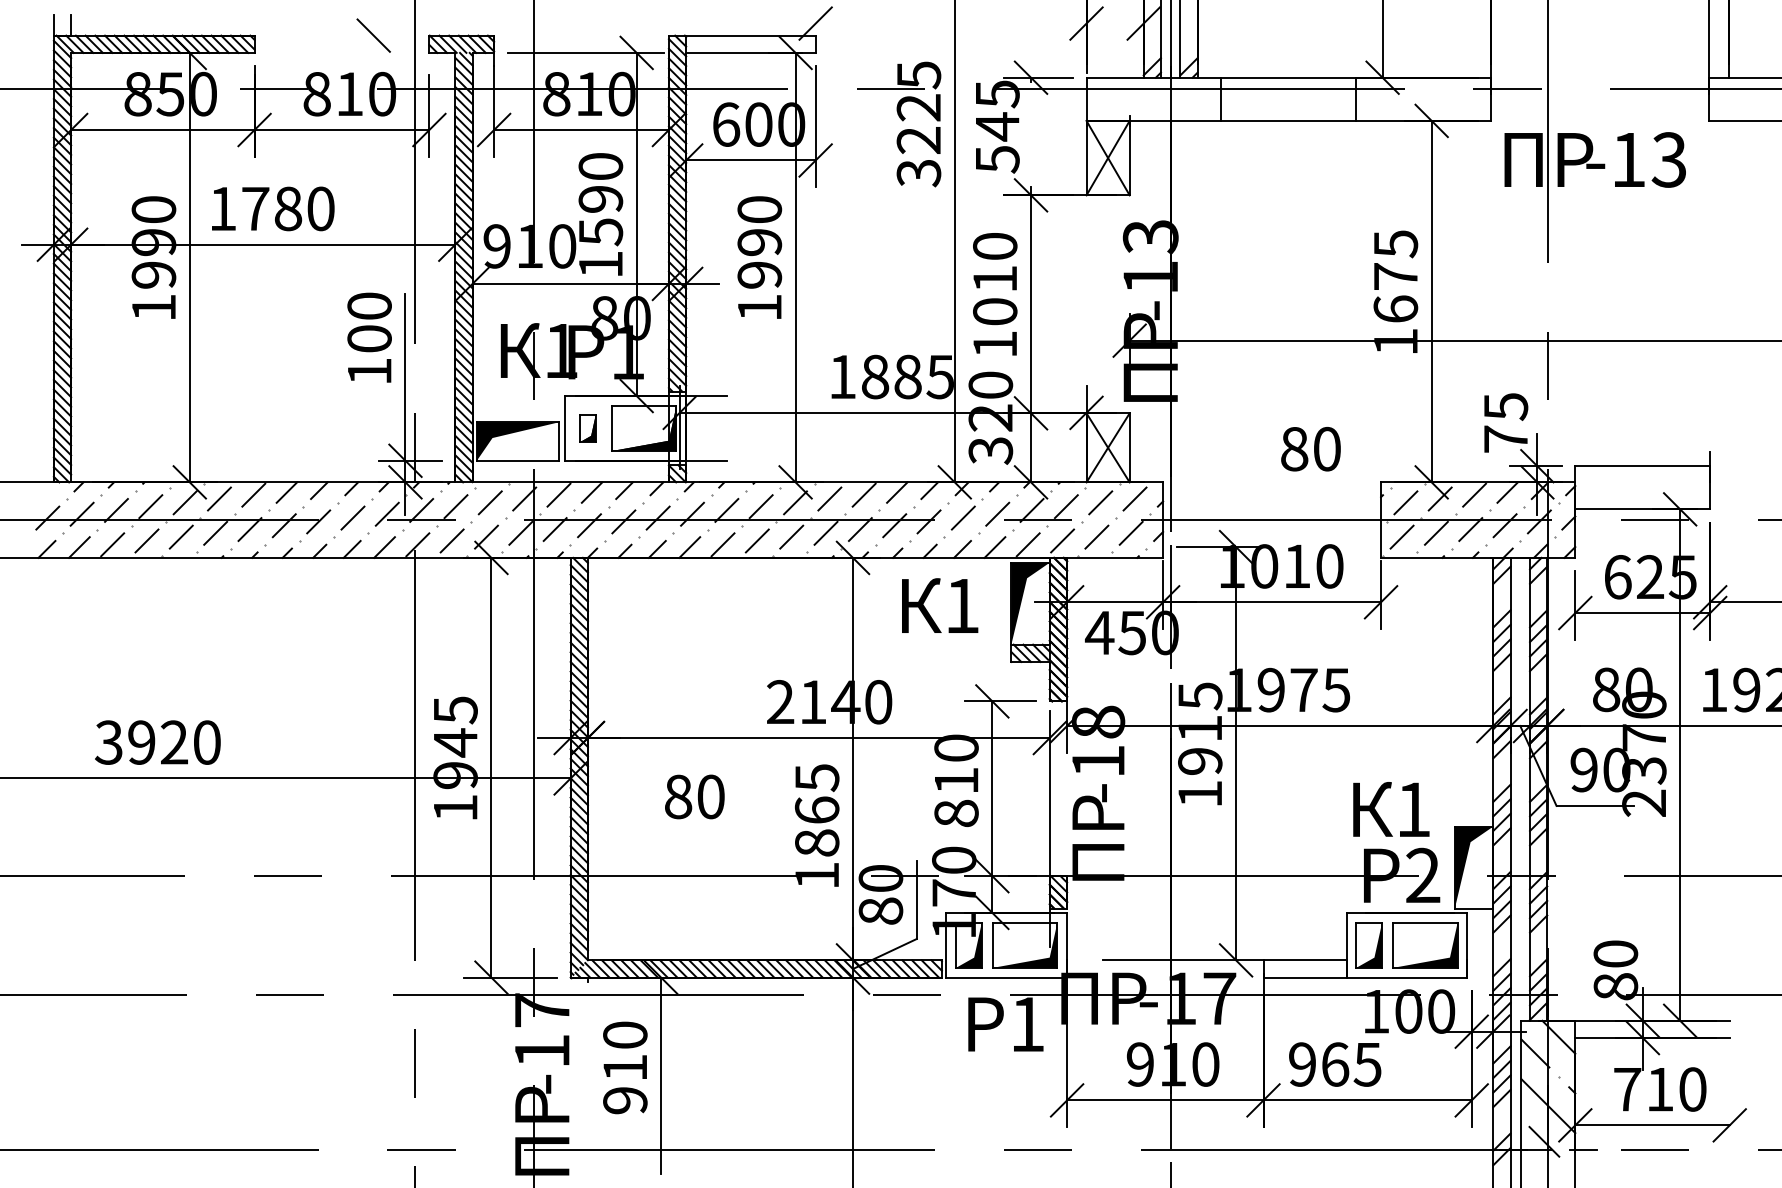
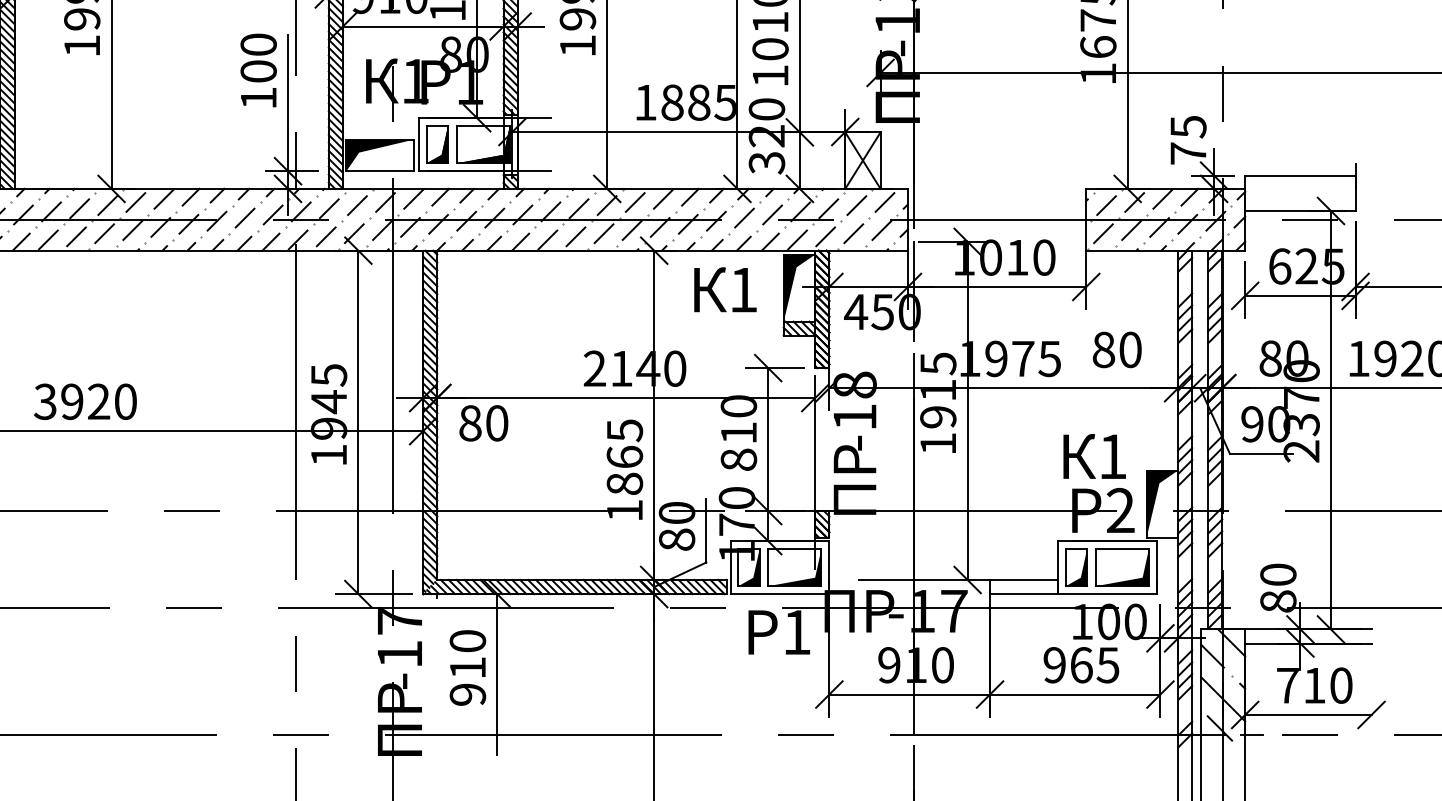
part: (587, 428) -> (436, 144), size x1.67
text: (1310, 449) -> (1116, 350), moved
text: (694, 796) -> (483, 422), moved
text: (1335, 1064) -> (1081, 665), moved

